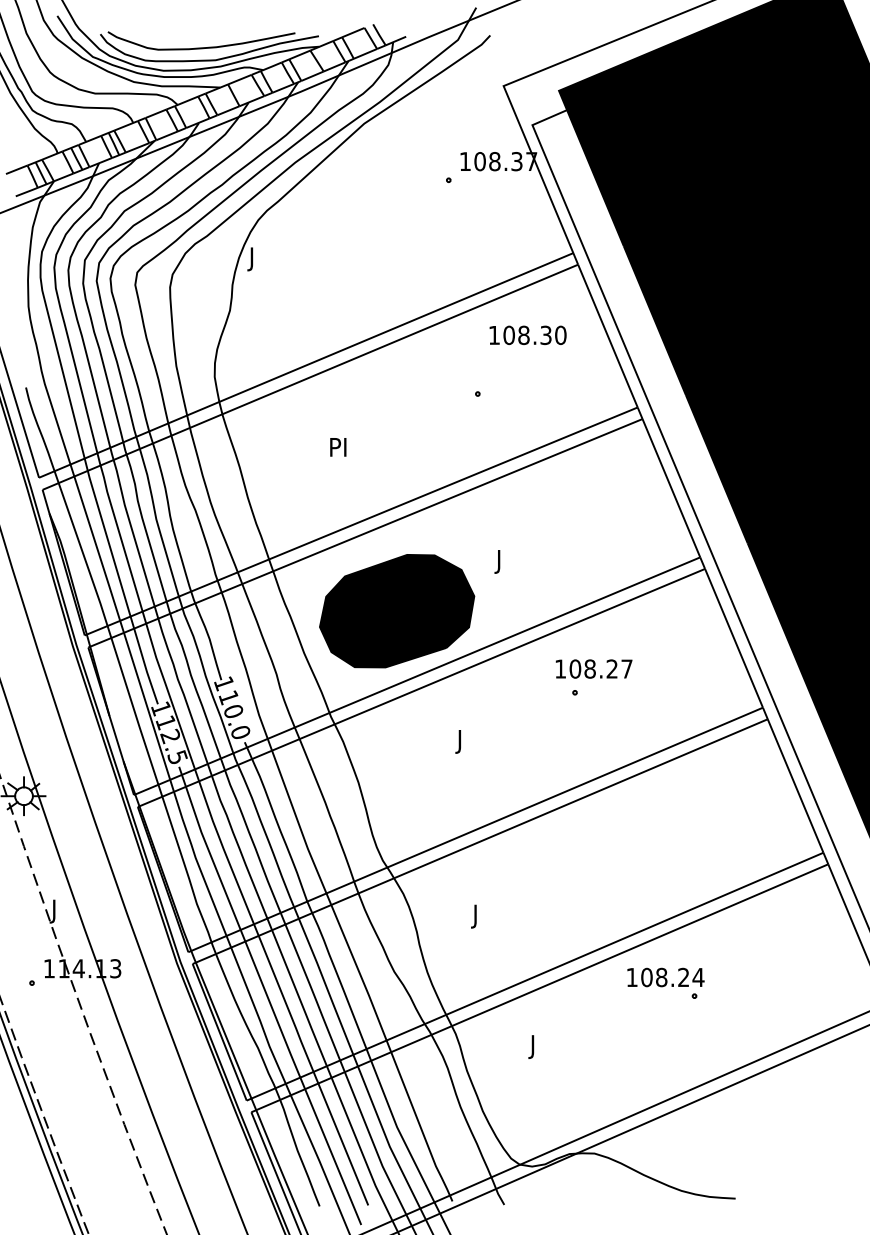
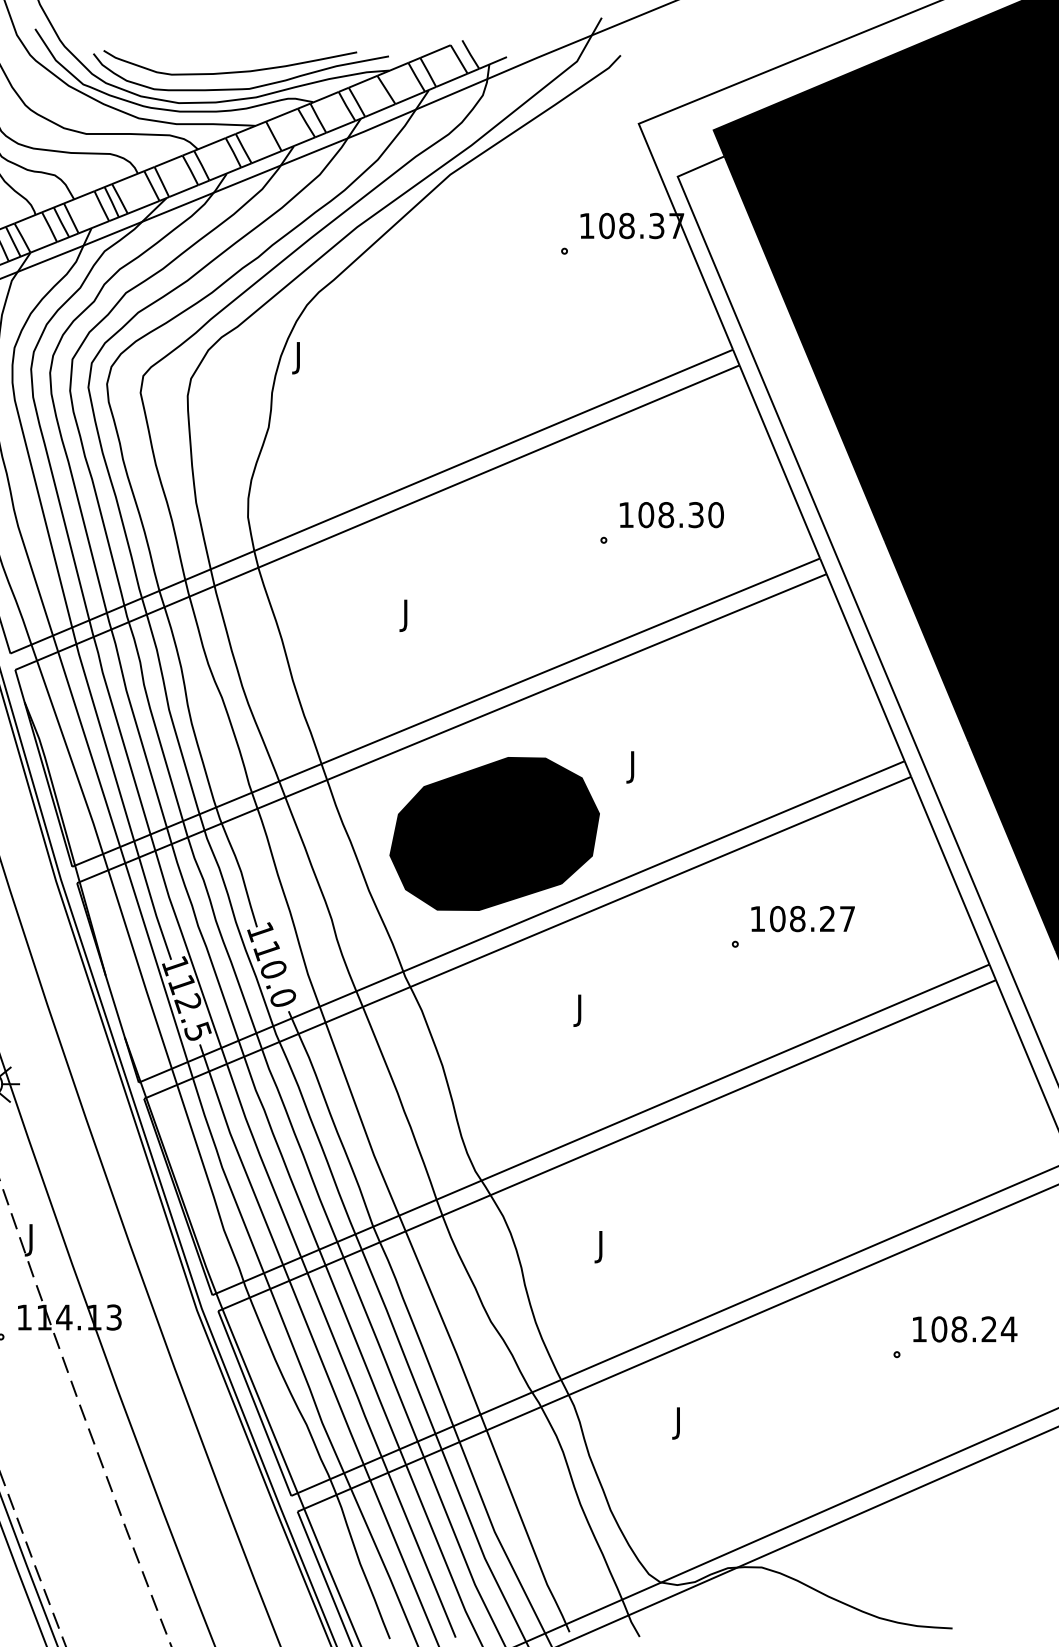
text: (527, 334) -> (671, 513), moved
text: (336, 449) -> (412, 615), PI -> J
text: (593, 668) -> (802, 918), moved
text: (665, 977) -> (964, 1329), moved

